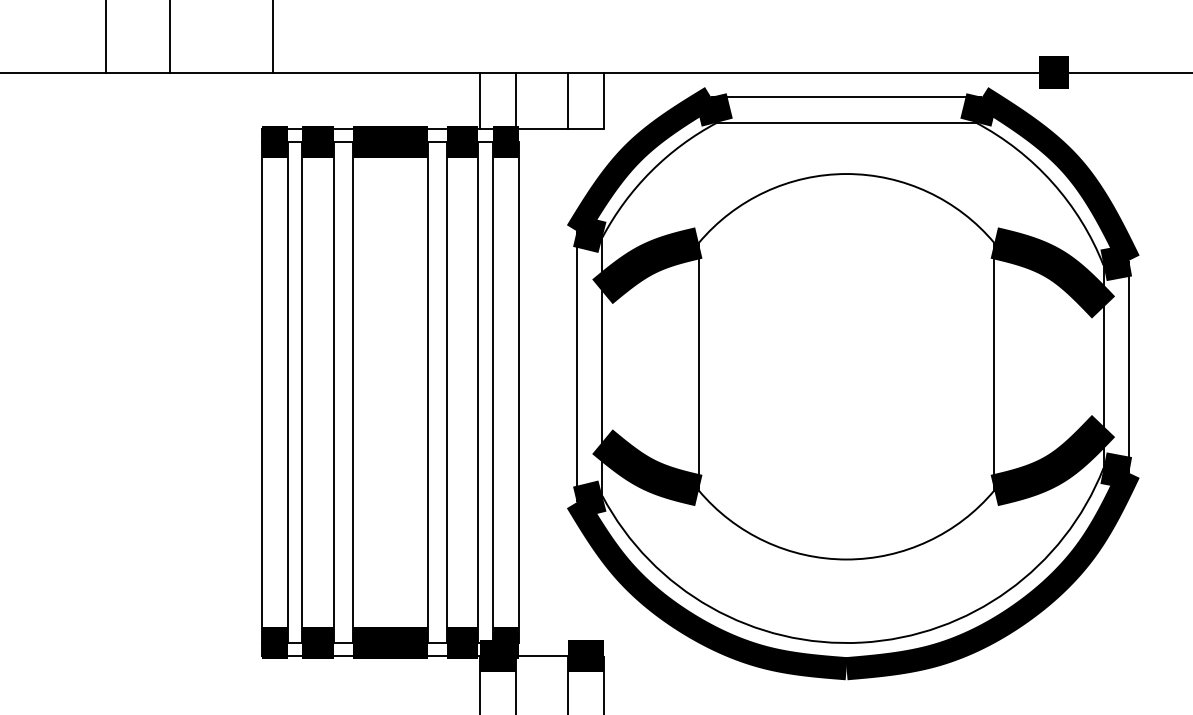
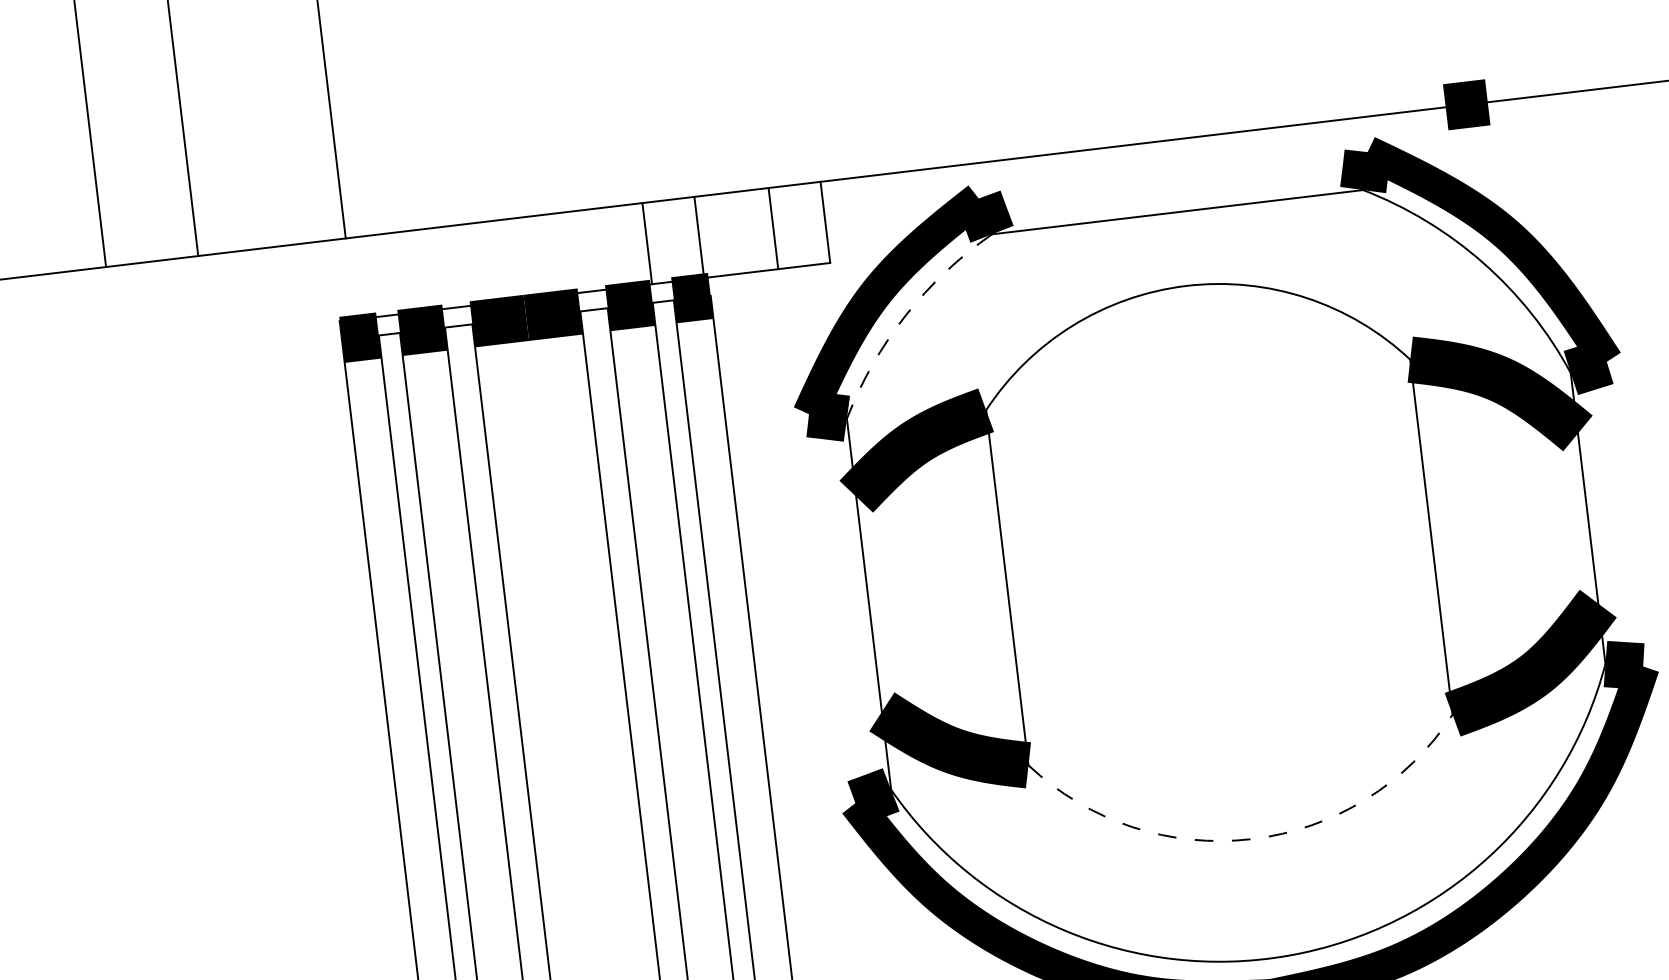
line: (846, 96) -> (1173, 174), removed
arc: (651, 171) -> (906, 315), solid -> dashed
line: (576, 366) -> (831, 608), removed
line: (1129, 366) -> (1625, 513), removed
arc: (846, 559) -> (1252, 839), solid -> dashed

